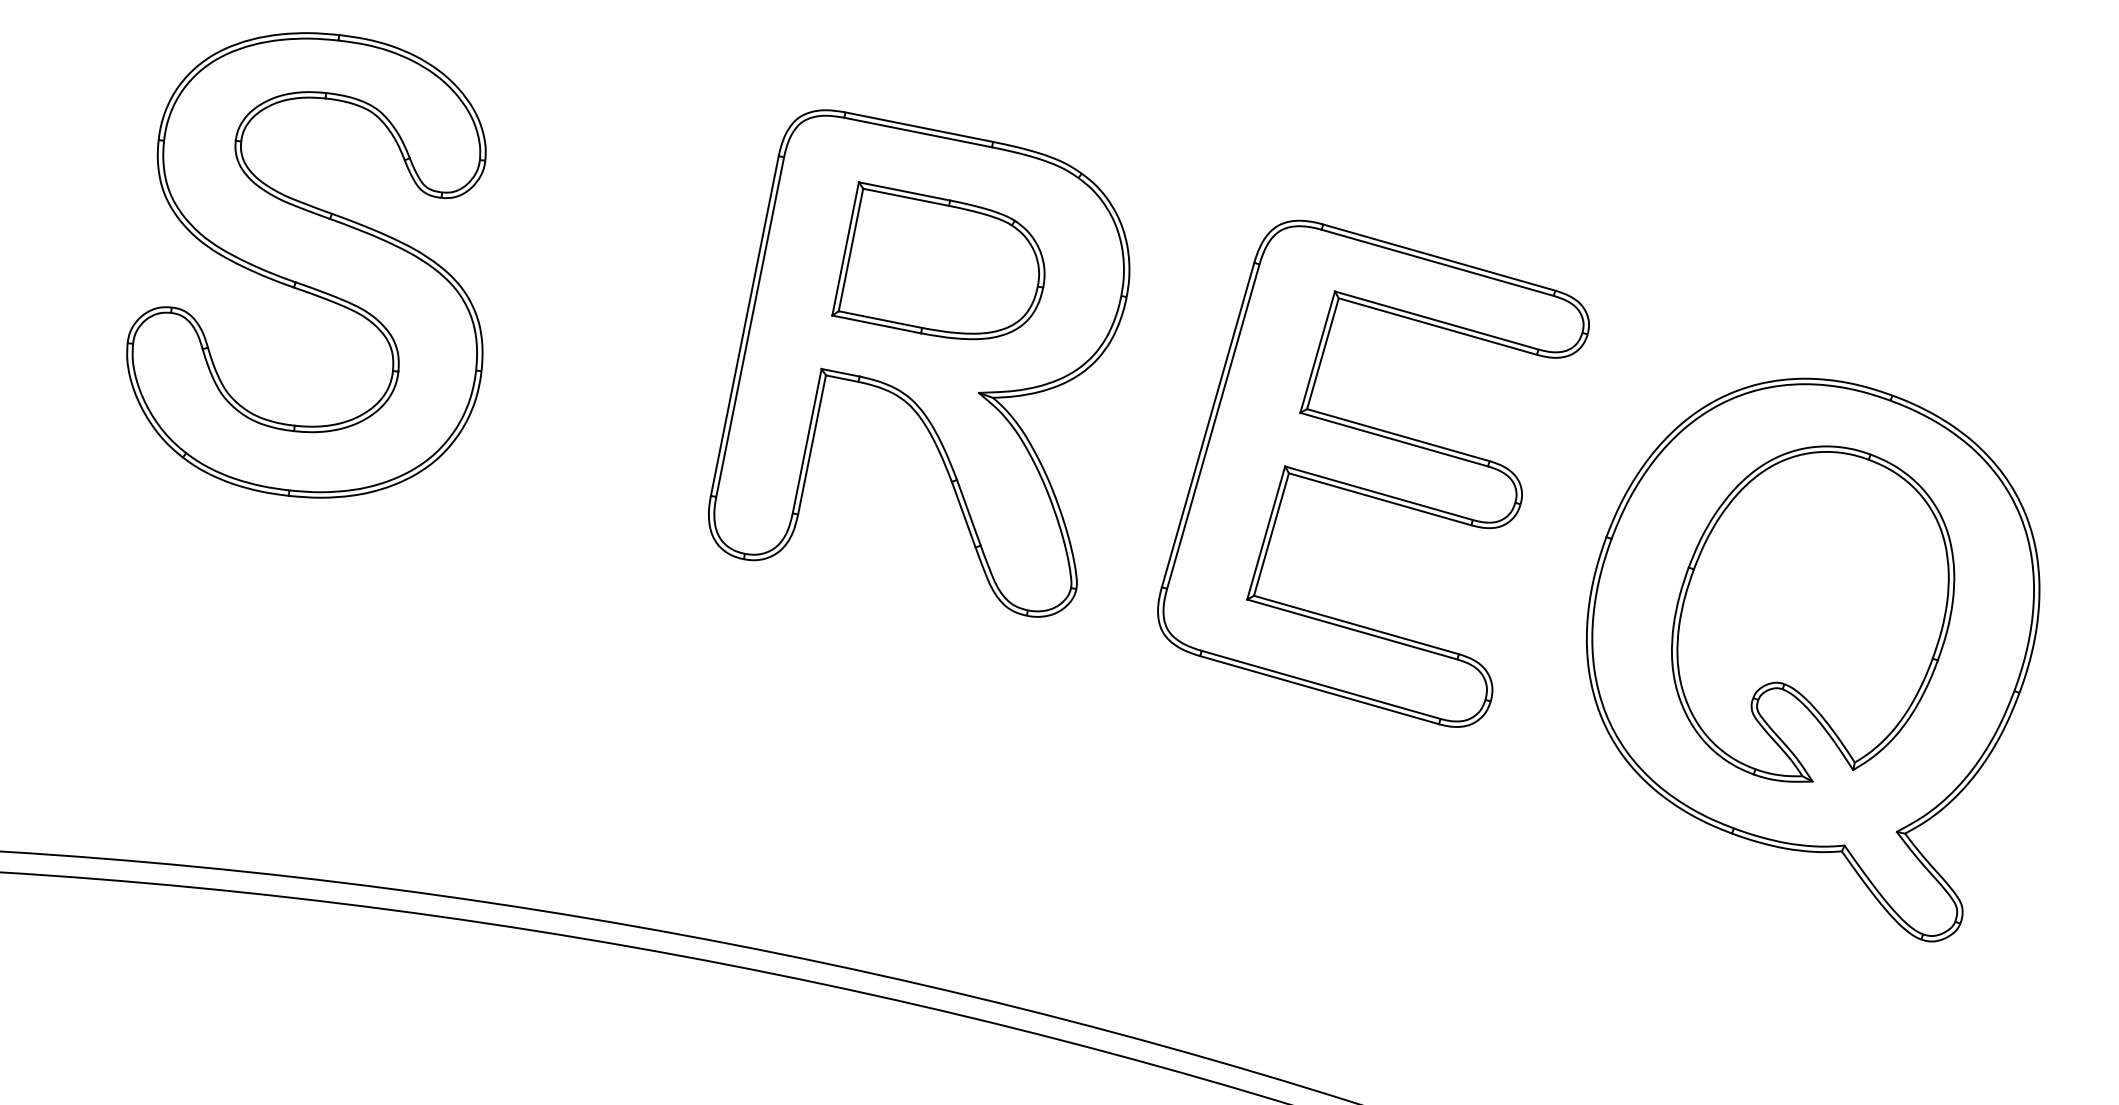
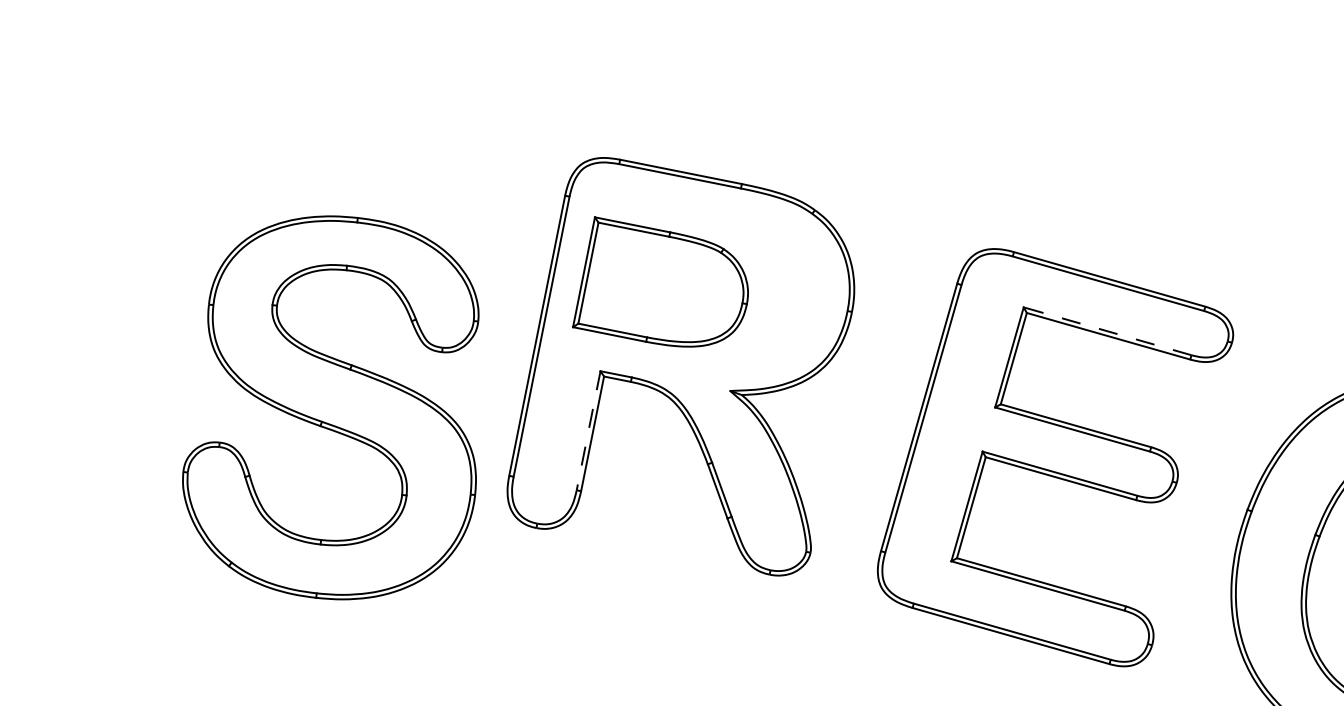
part: (938, 260) -> (660, 281), moved
part: (306, 265) -> (330, 407), moved
line: (1436, 320) -> (1107, 331), solid -> dashed
line: (807, 441) -> (588, 431), solid -> dashed

